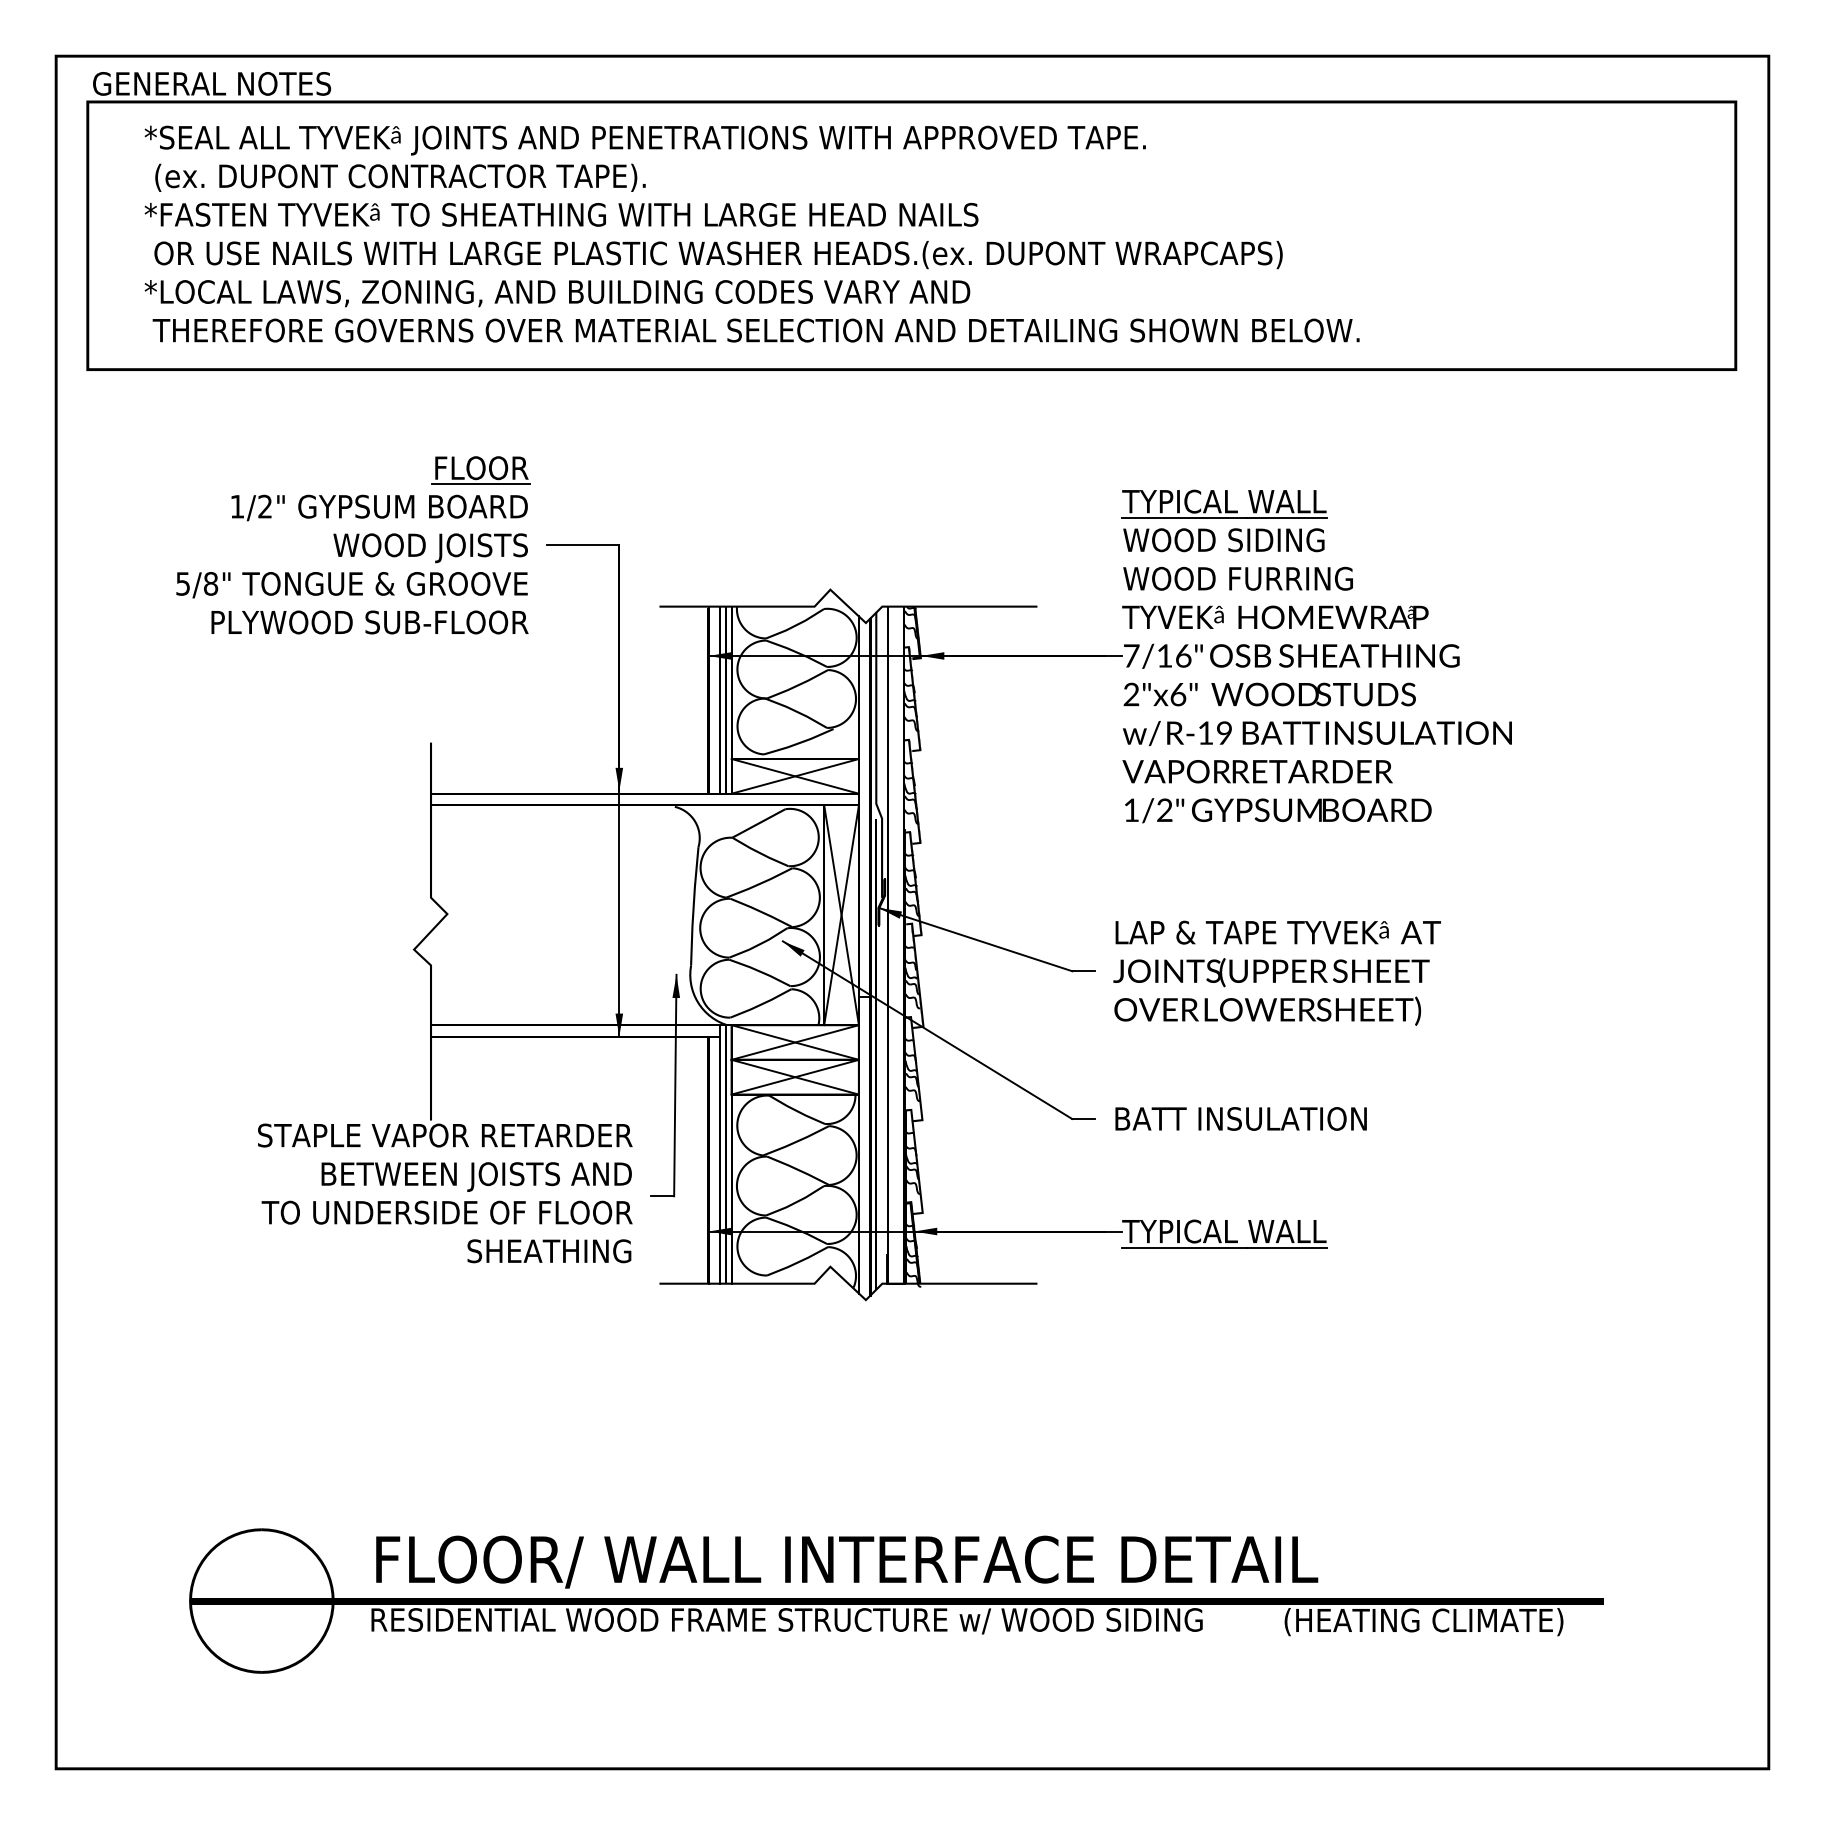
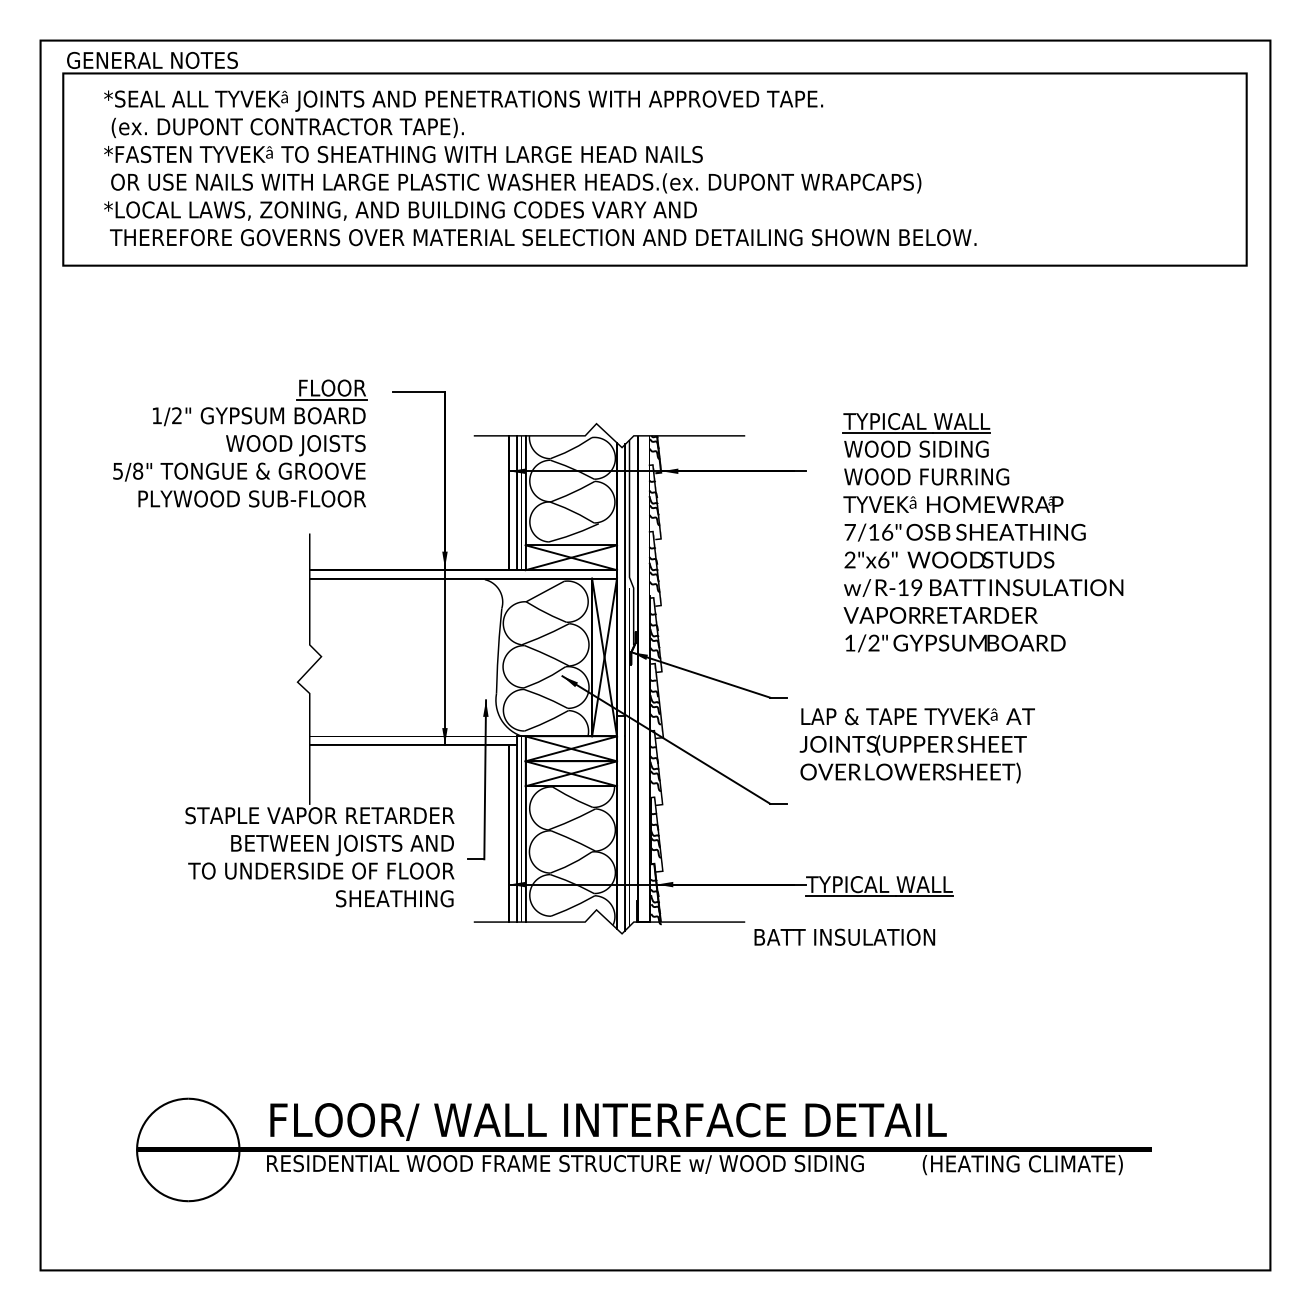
part: (353, 545) -> (240, 443), moved
part: (1316, 656) -> (982, 532), moved
text: (1276, 972) -> (916, 745), moved
text: (1240, 1118) -> (844, 936), moved

